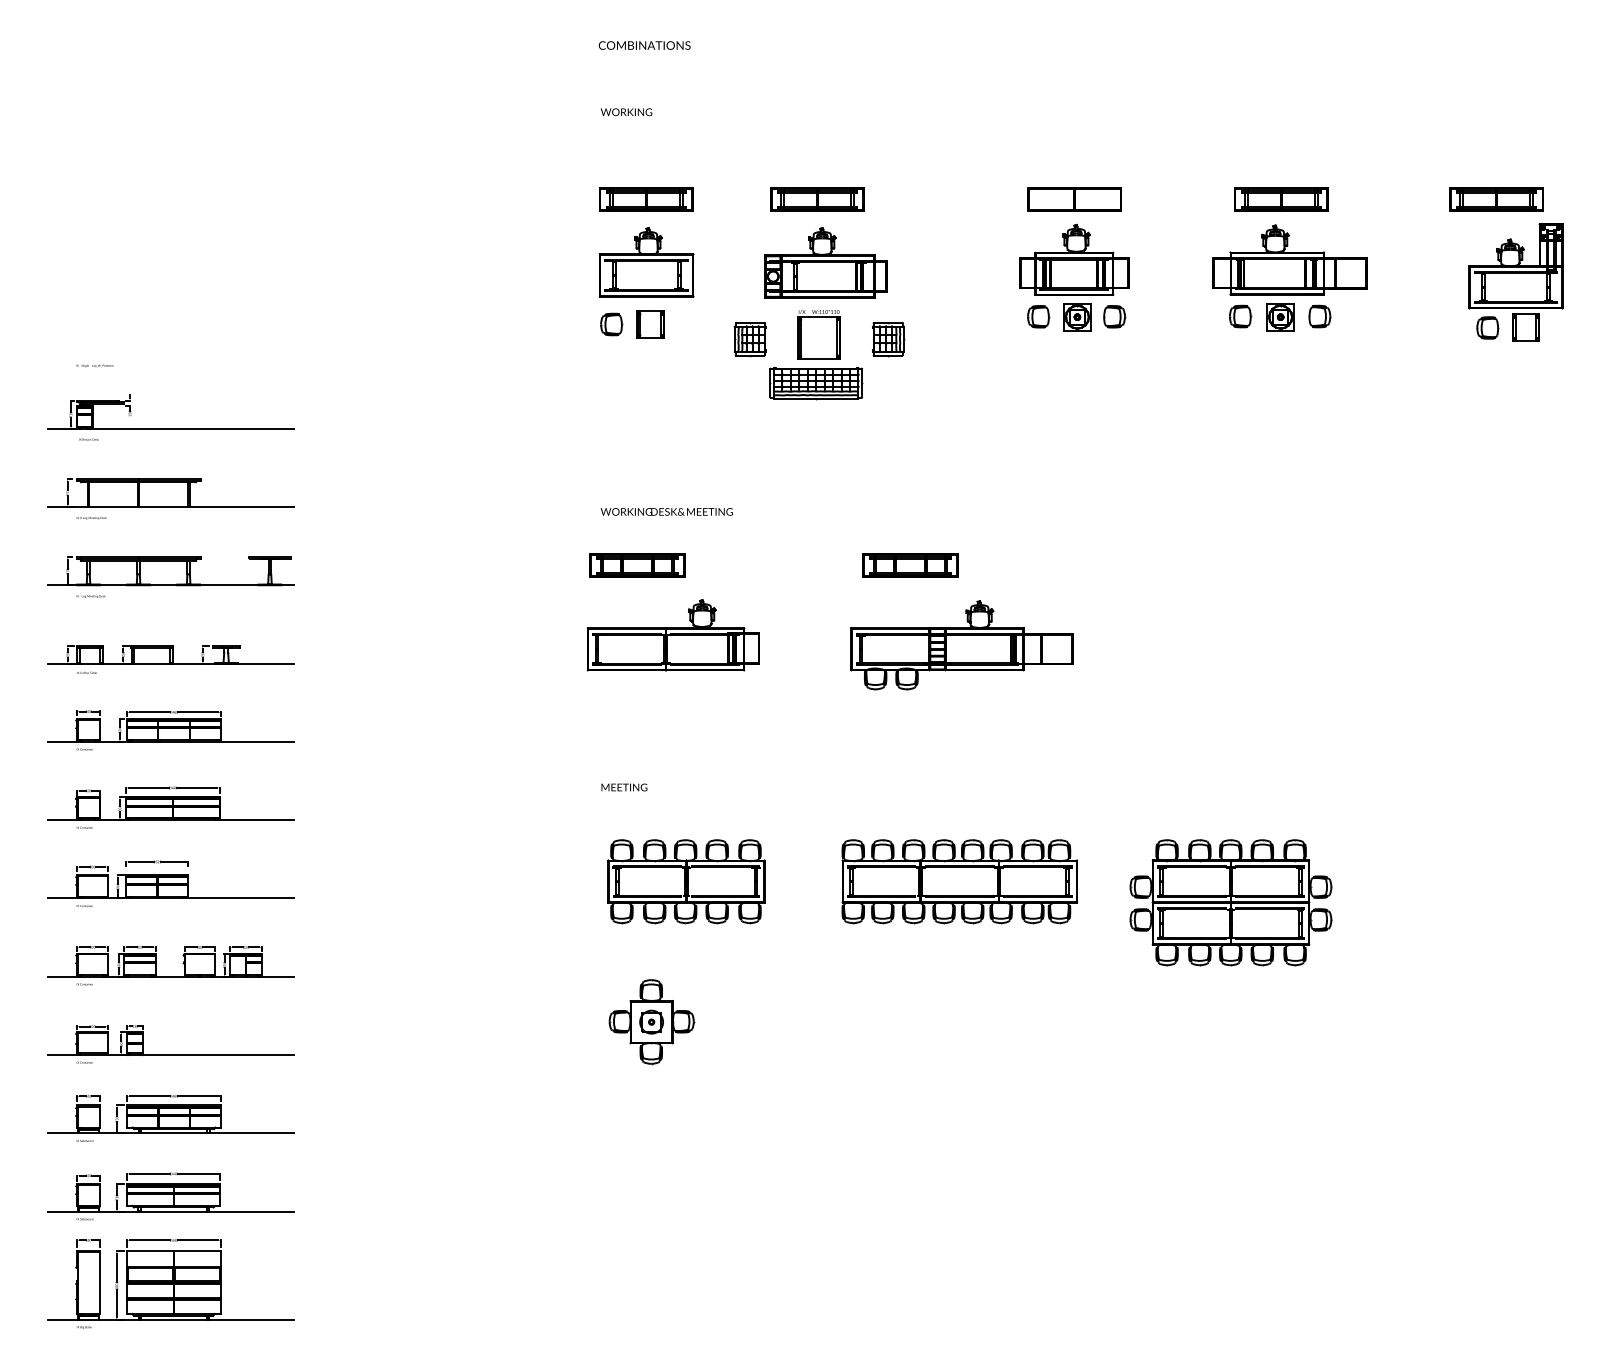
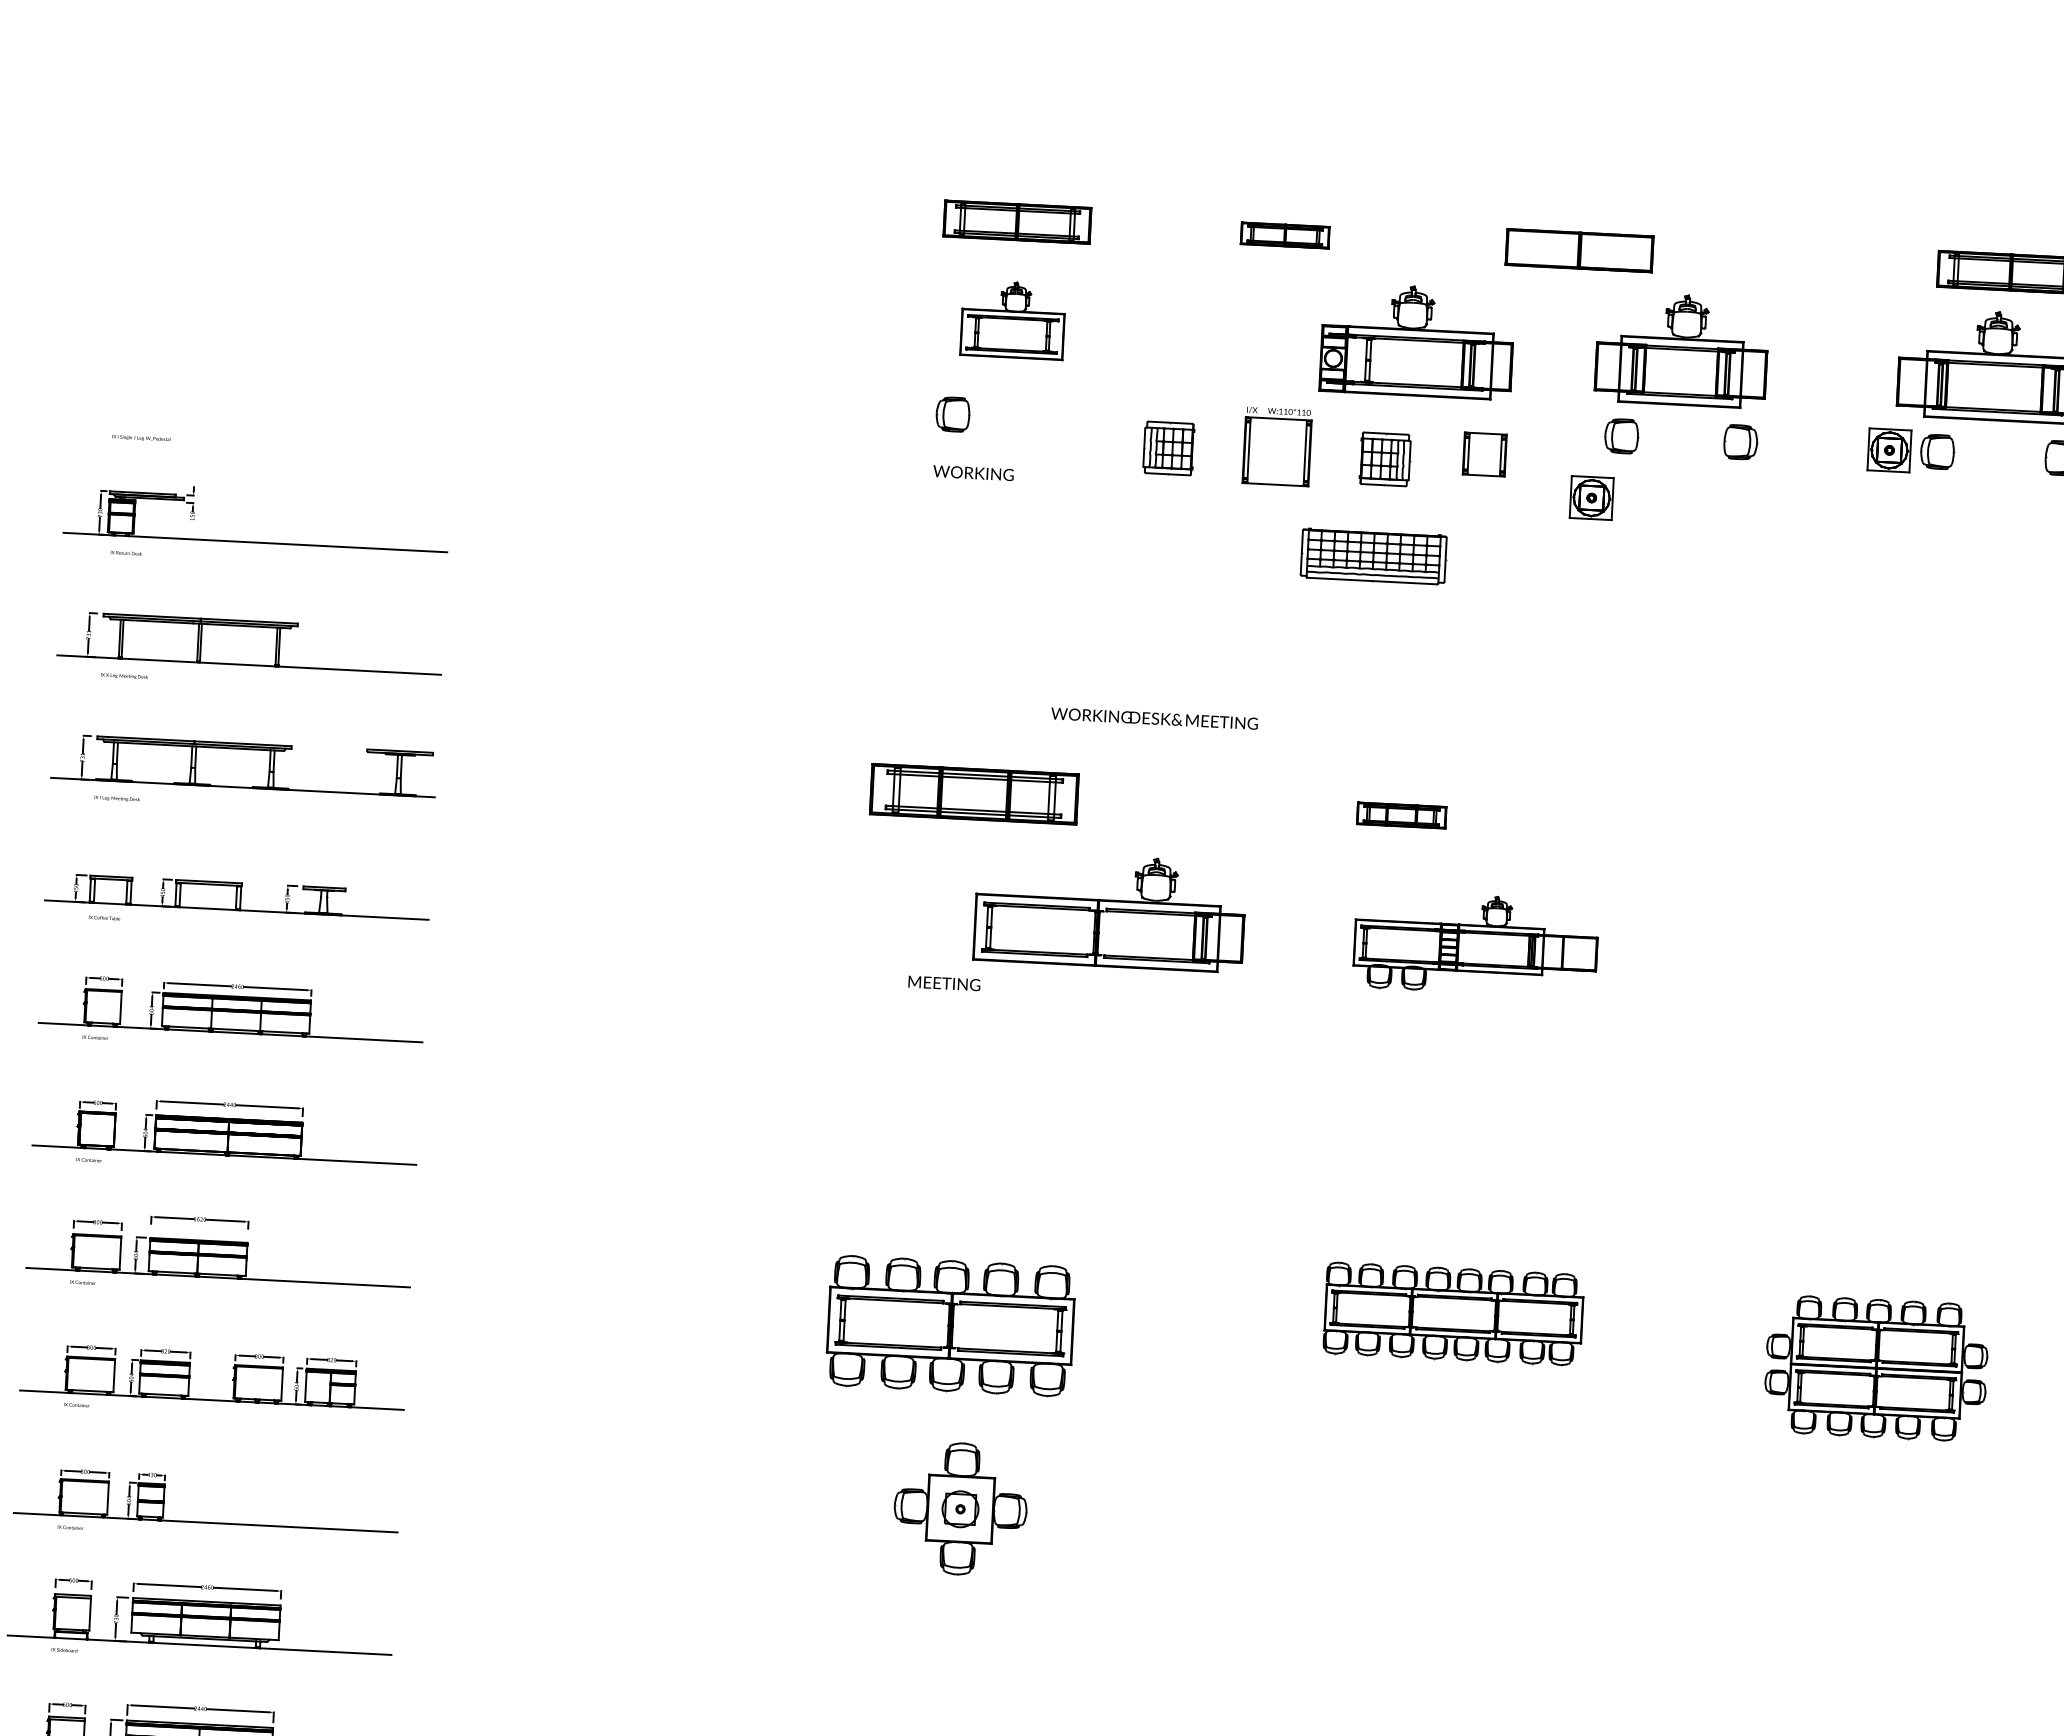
text: (626, 112) -> (973, 473), moved
part: (817, 199) -> (1285, 235), size x0.6
part: (1074, 199) -> (1579, 250), moved
part: (646, 262) -> (1012, 320), size x0.7
part: (825, 262) -> (1416, 340), moved
part: (1077, 317) -> (1591, 498), moved
part: (1280, 317) -> (1889, 450), moved
part: (650, 324) -> (1484, 453), moved
part: (816, 383) -> (1374, 556), moved
text: (666, 511) -> (1154, 718), moved
part: (637, 565) -> (974, 793), size x1.4
part: (910, 565) -> (1401, 815), size x0.6
part: (672, 635) -> (1108, 911), moved
part: (961, 645) -> (1475, 944), size x0.7
text: (624, 787) -> (944, 983), moved
part: (686, 881) -> (950, 1325), moved
part: (959, 881) -> (1453, 1313), size x0.7
part: (1230, 902) -> (1875, 1367), size x0.7

